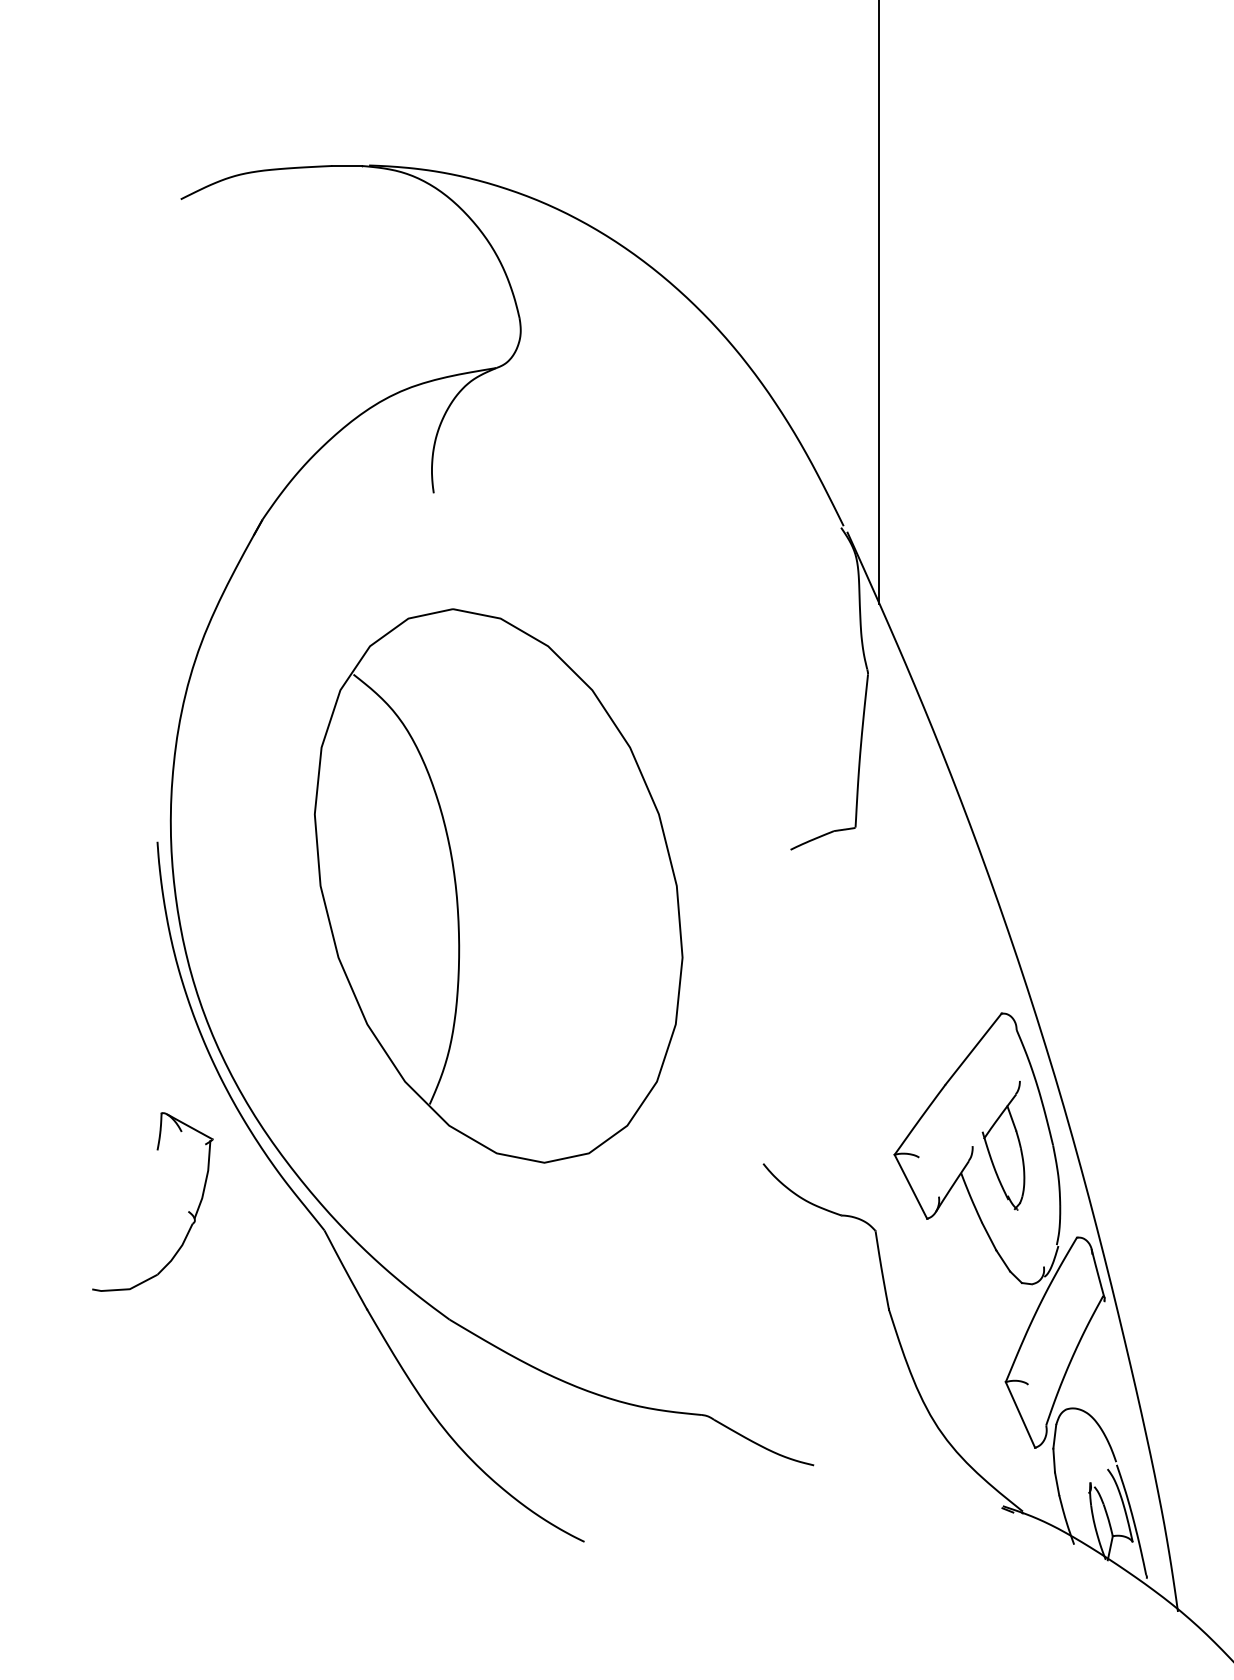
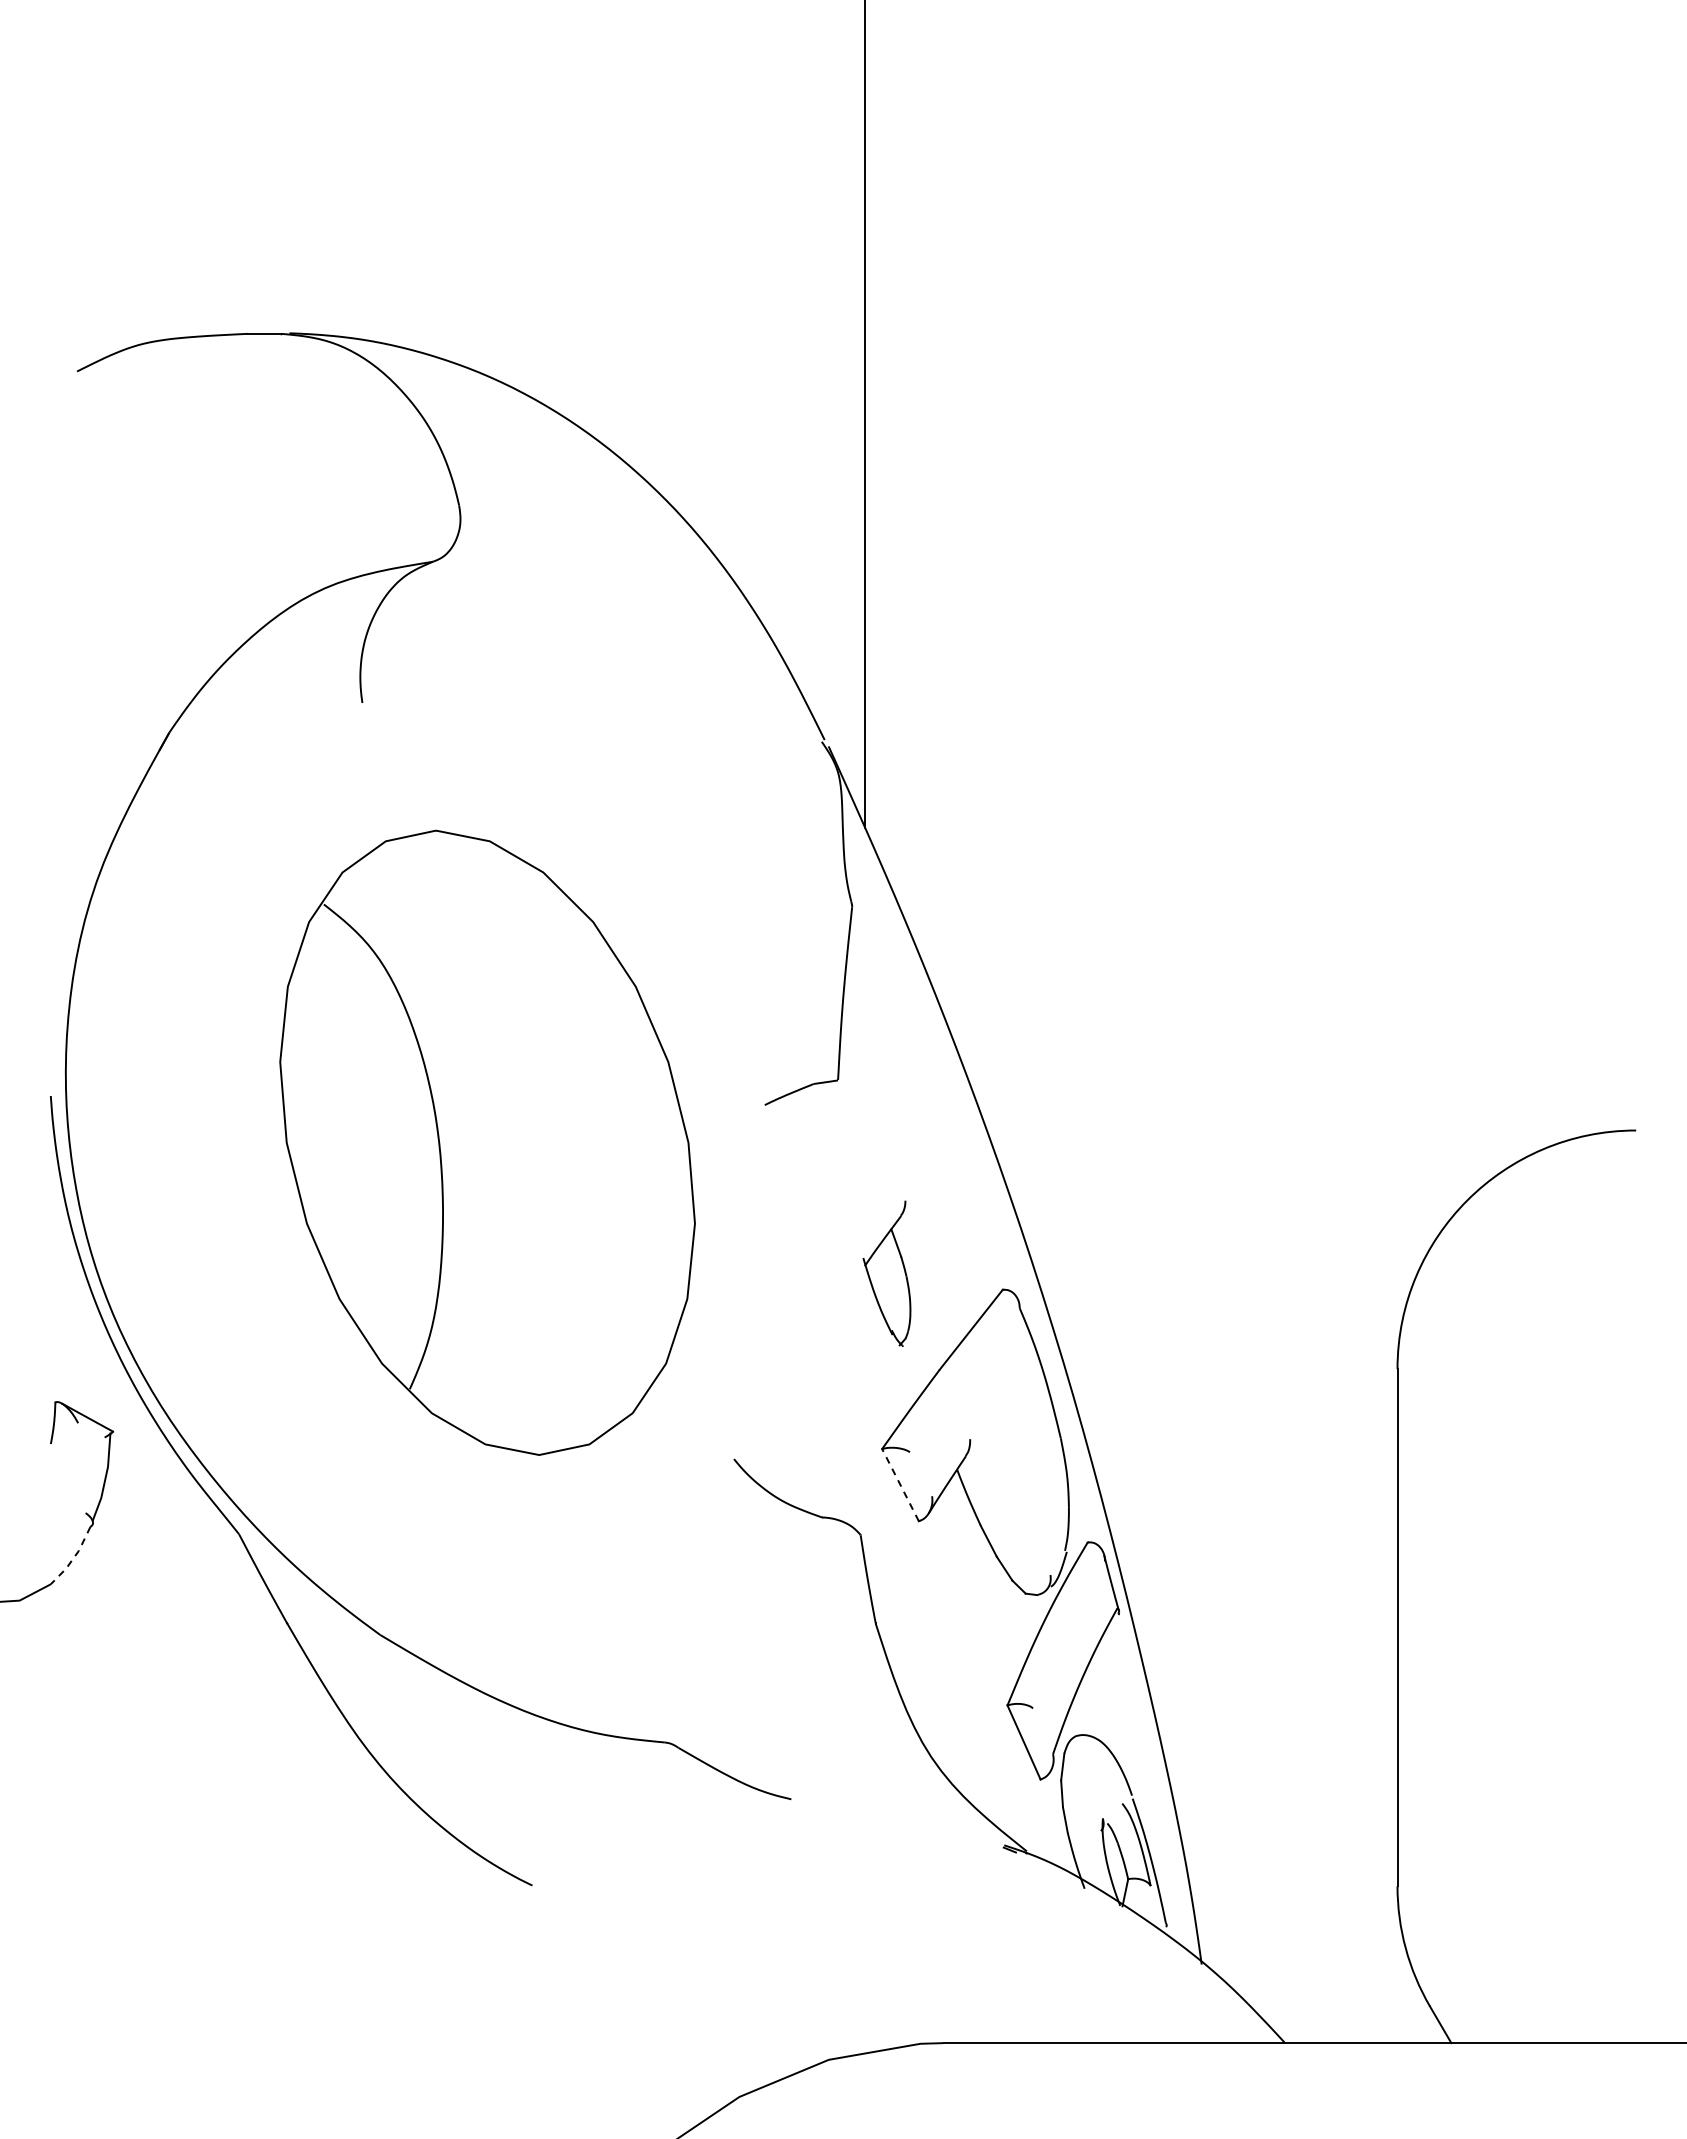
part: (498, 885) -> (487, 1142), moved
part: (1003, 1145) -> (886, 1273), moved
line: (910, 1186) -> (900, 1484), solid -> dashed
line: (177, 1251) -> (73, 1558), solid -> dashed

